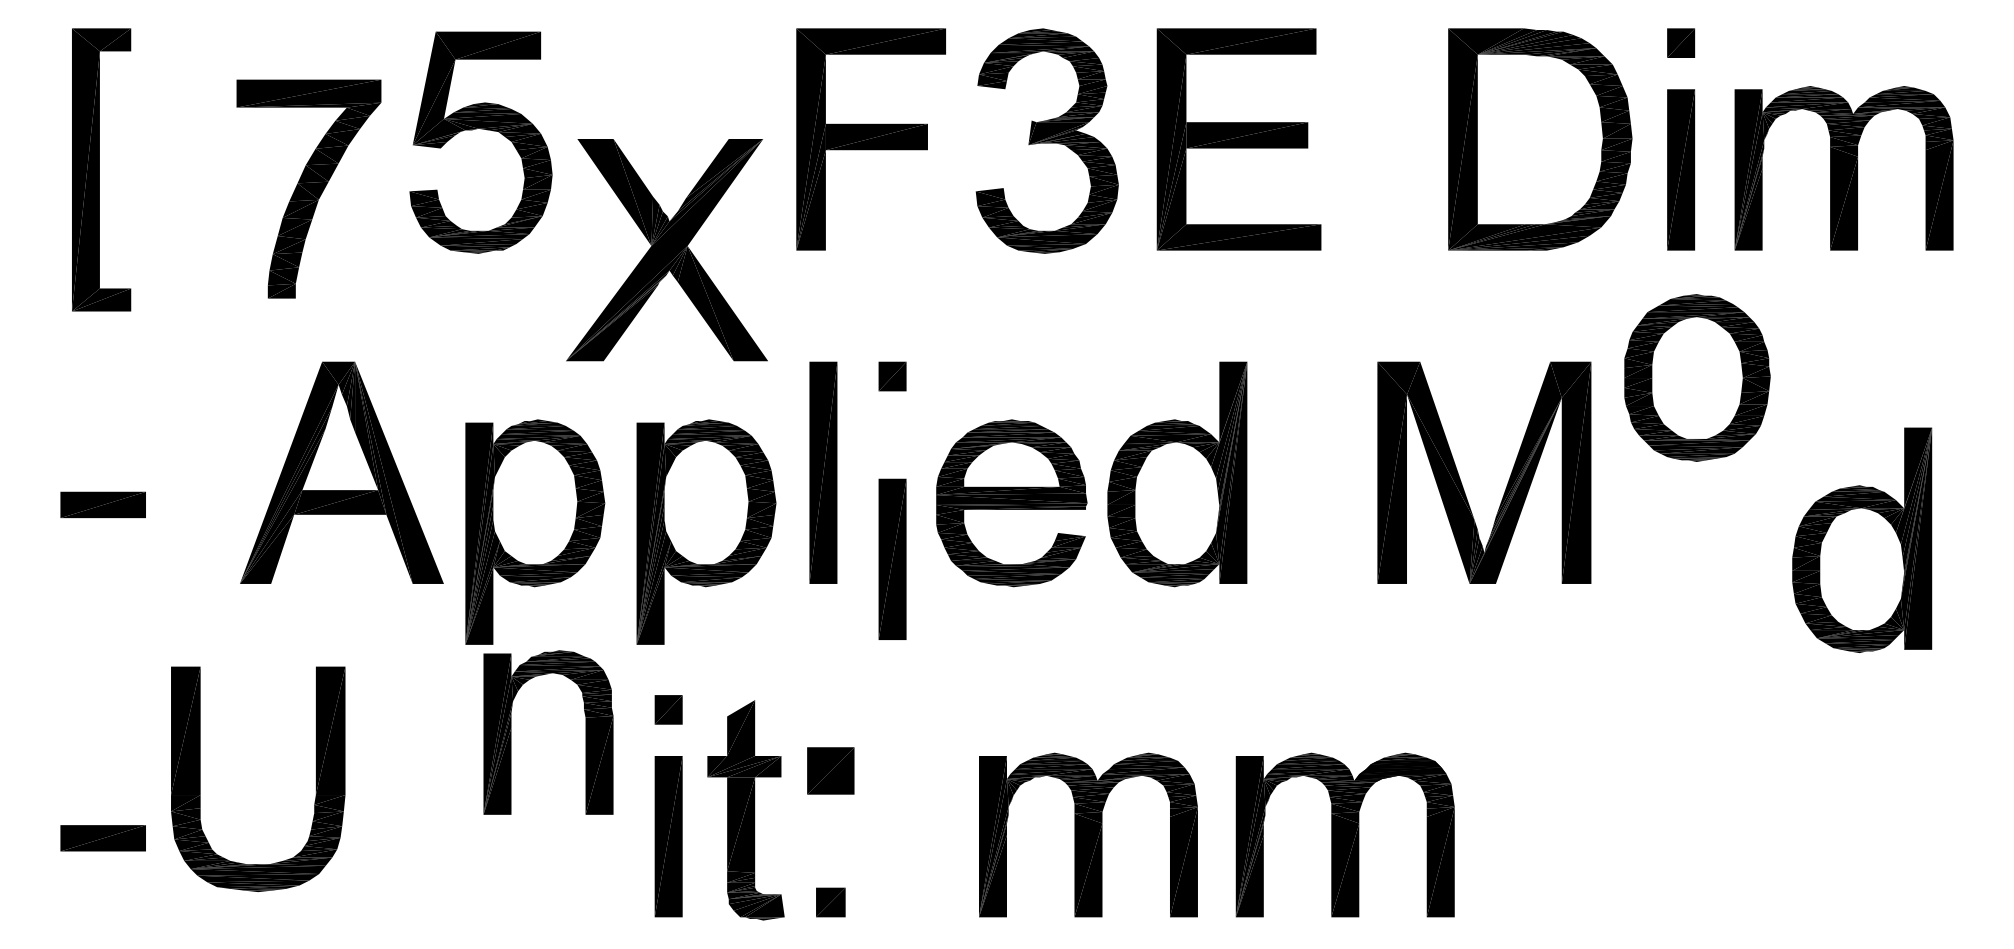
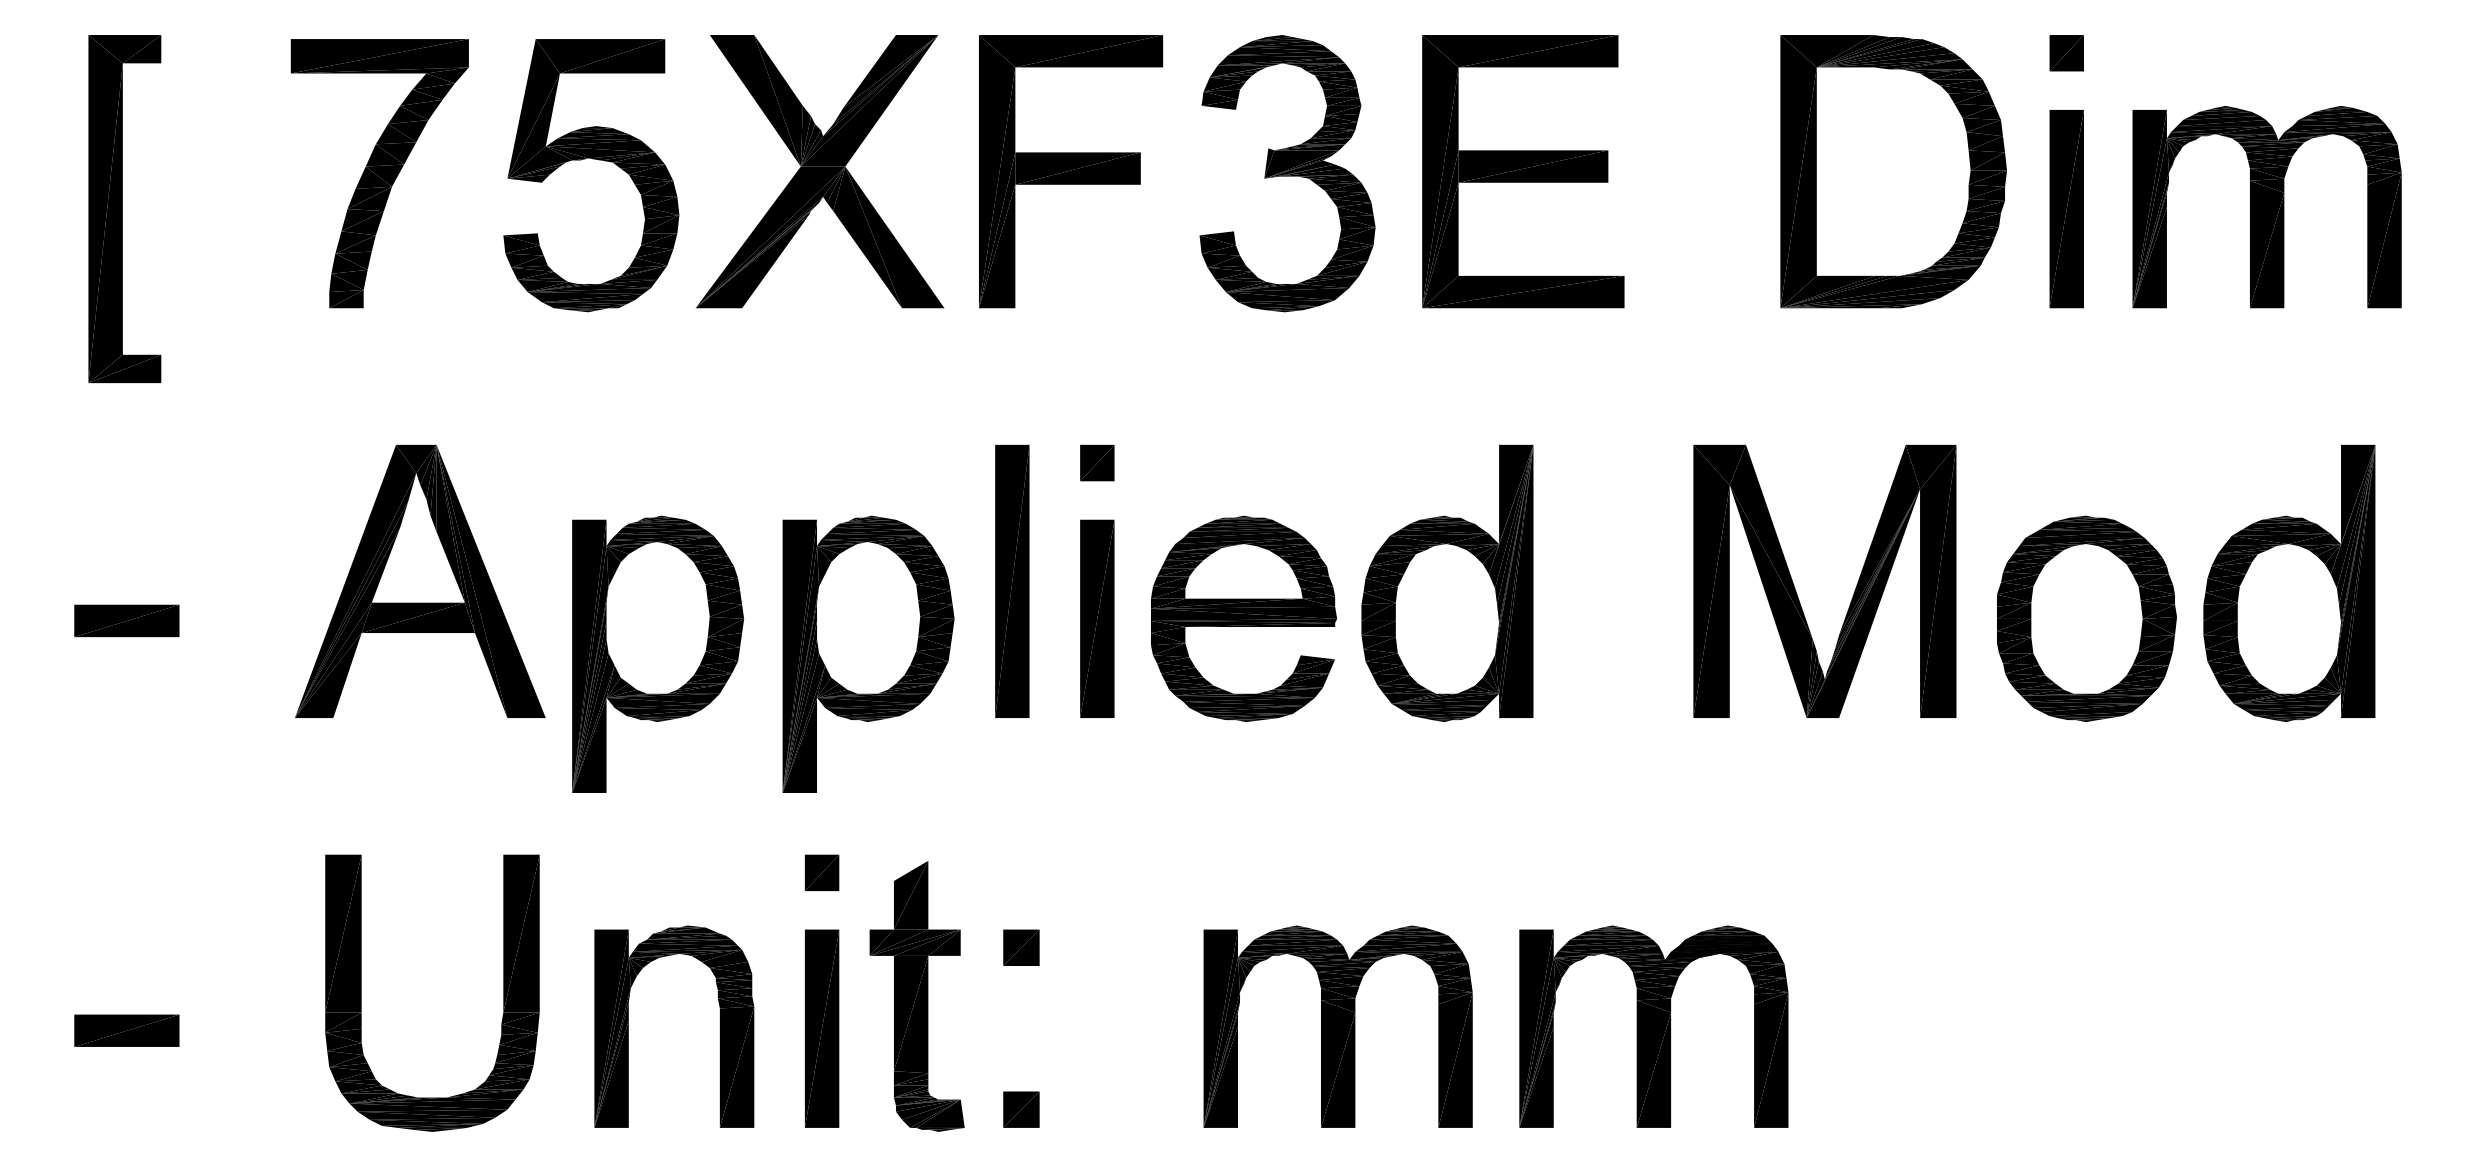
part: (308, 188) -> (379, 173), moved
part: (666, 250) -> (819, 171), moved
part: (1697, 377) -> (2086, 618), moved
part: (1862, 539) -> (2289, 582), moved
part: (892, 559) -> (1097, 618), moved
part: (511, 732) -> (628, 1026), moved
part: (830, 770) -> (1021, 947), size x0.62
part: (200, 778) -> (361, 992), moved

